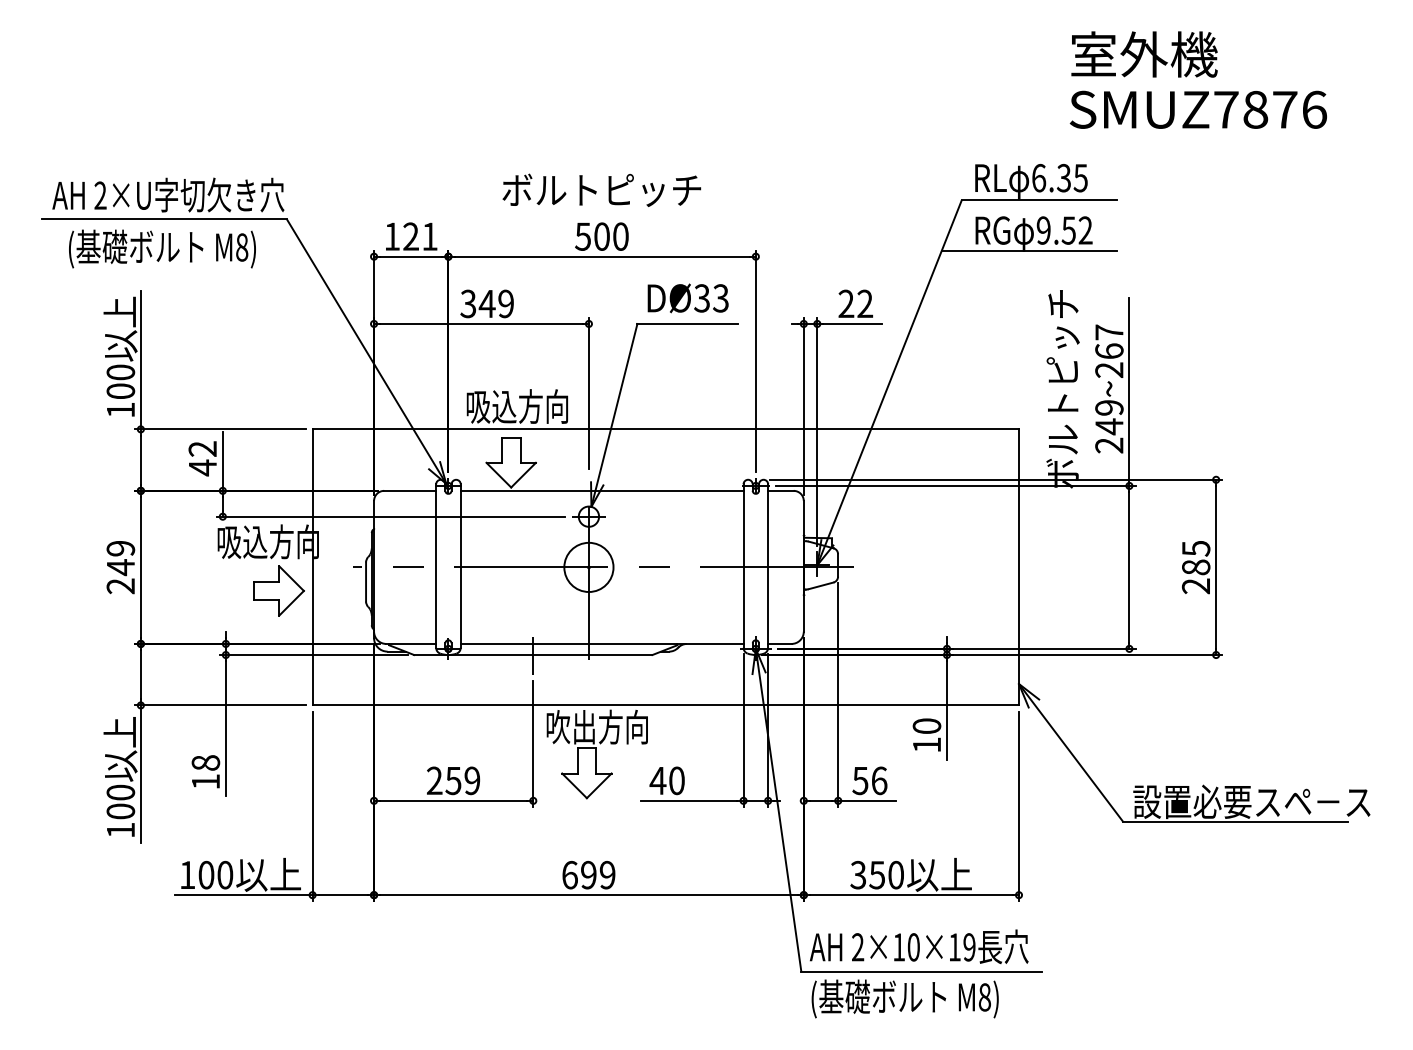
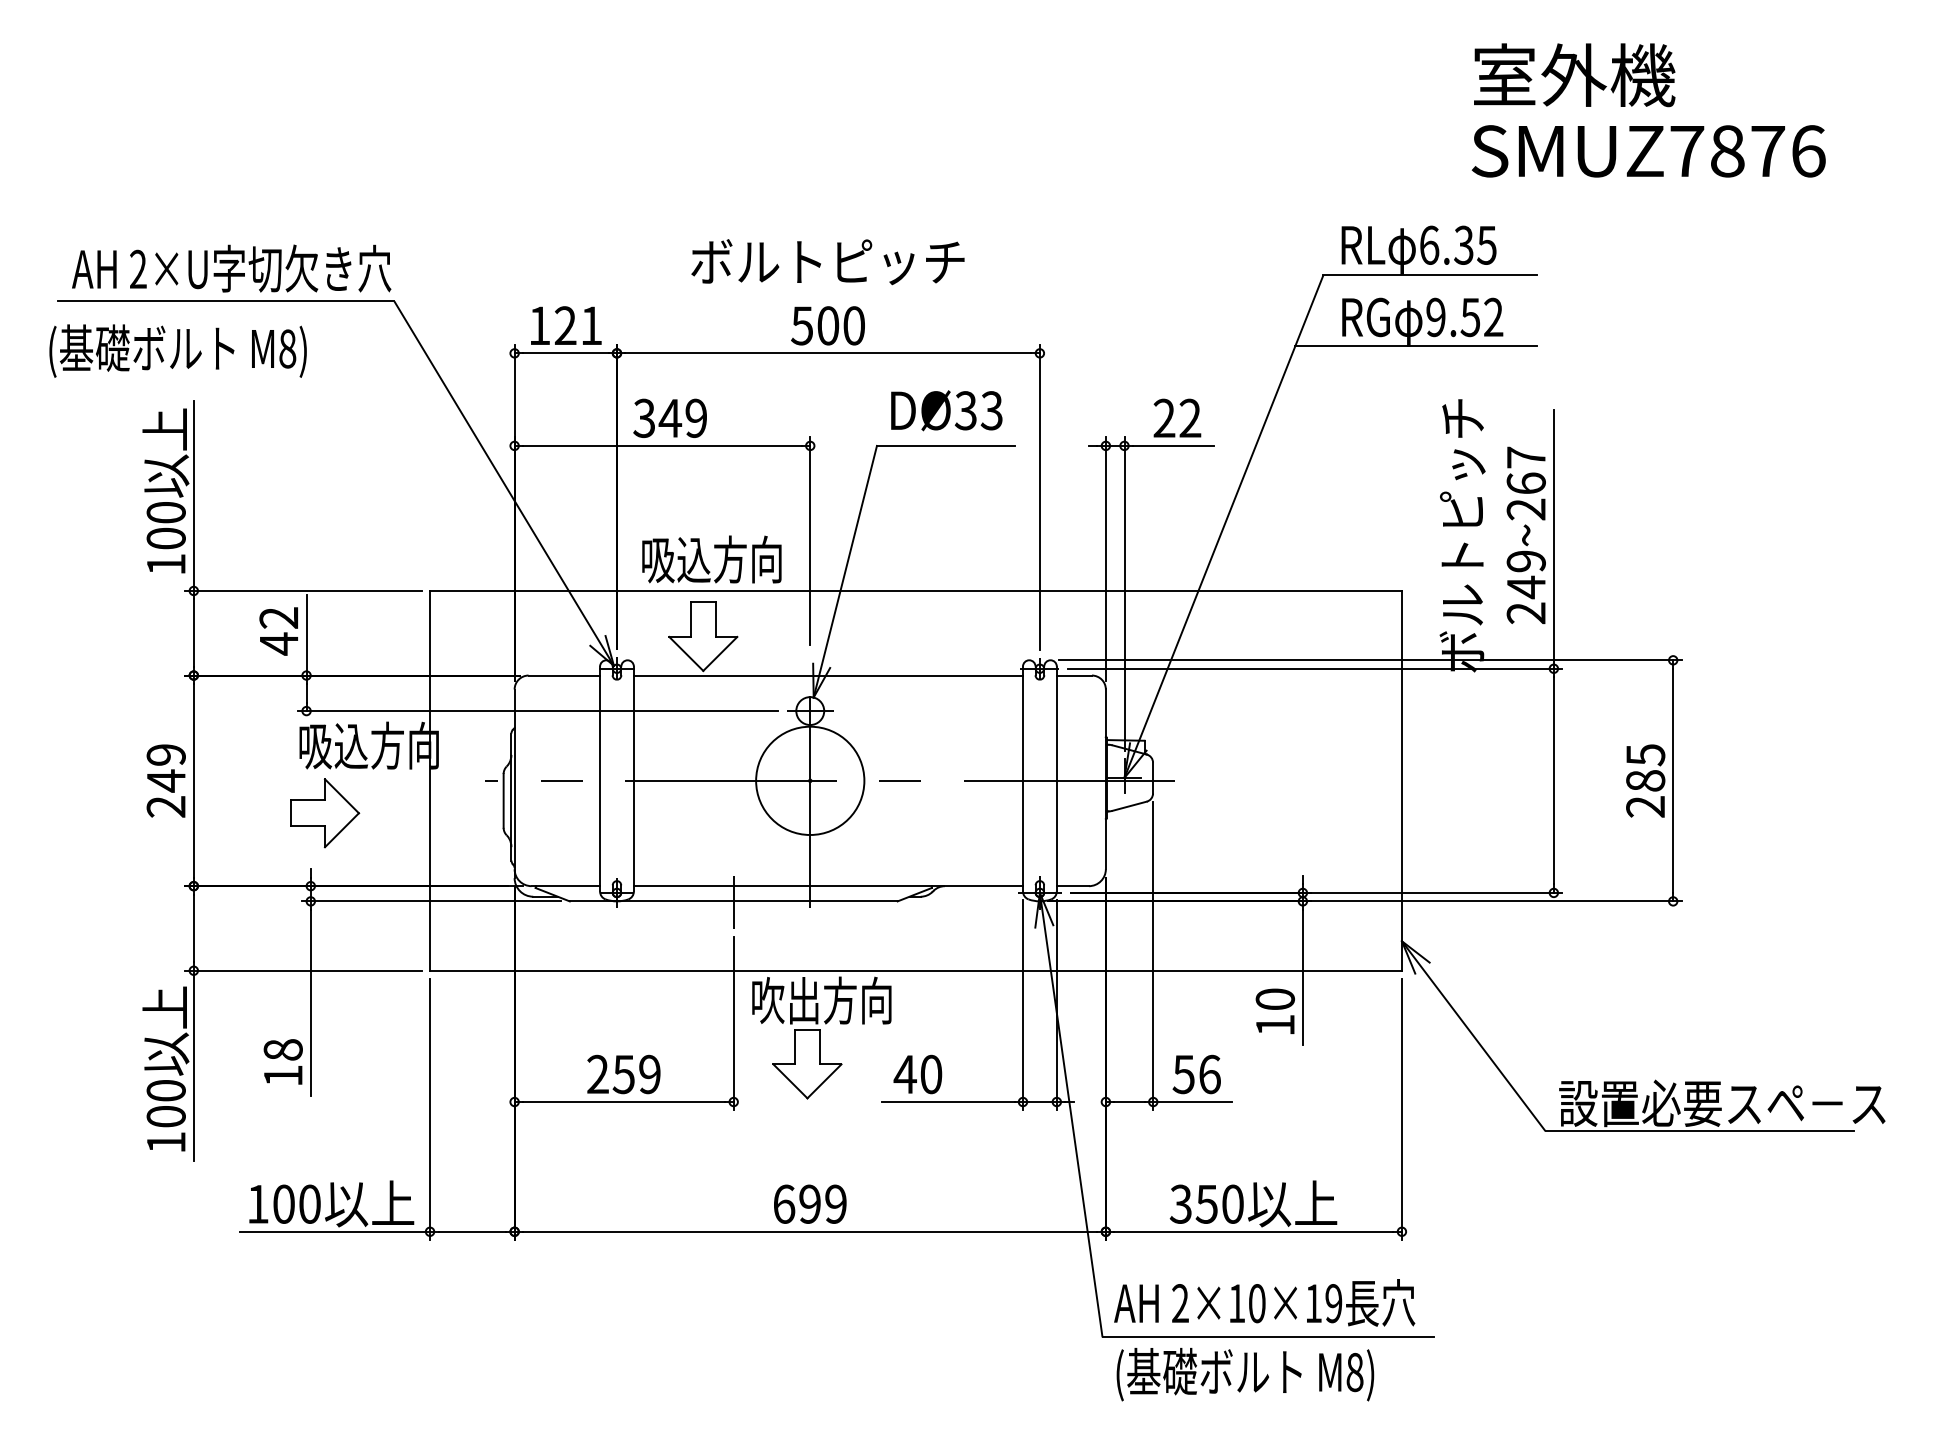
text: (162, 248) -> (178, 350), moved
circle: (588, 567) -> (809, 780), size x1.6
part: (278, 590) -> (323, 812), moved

